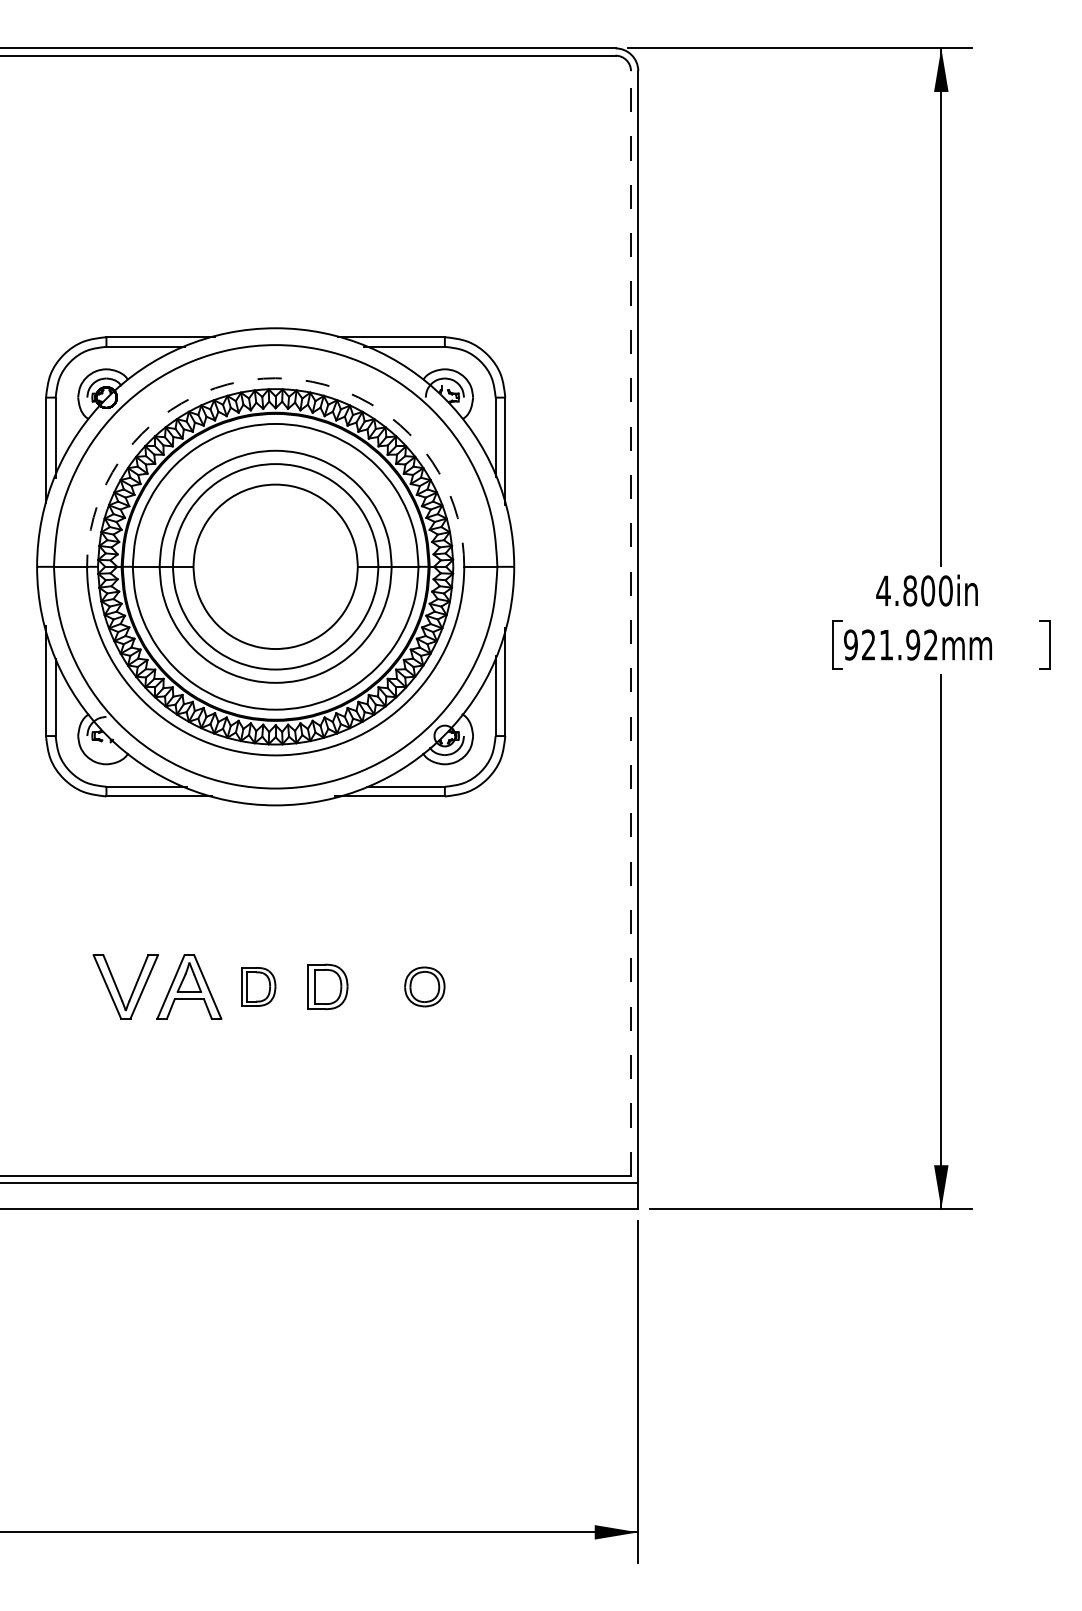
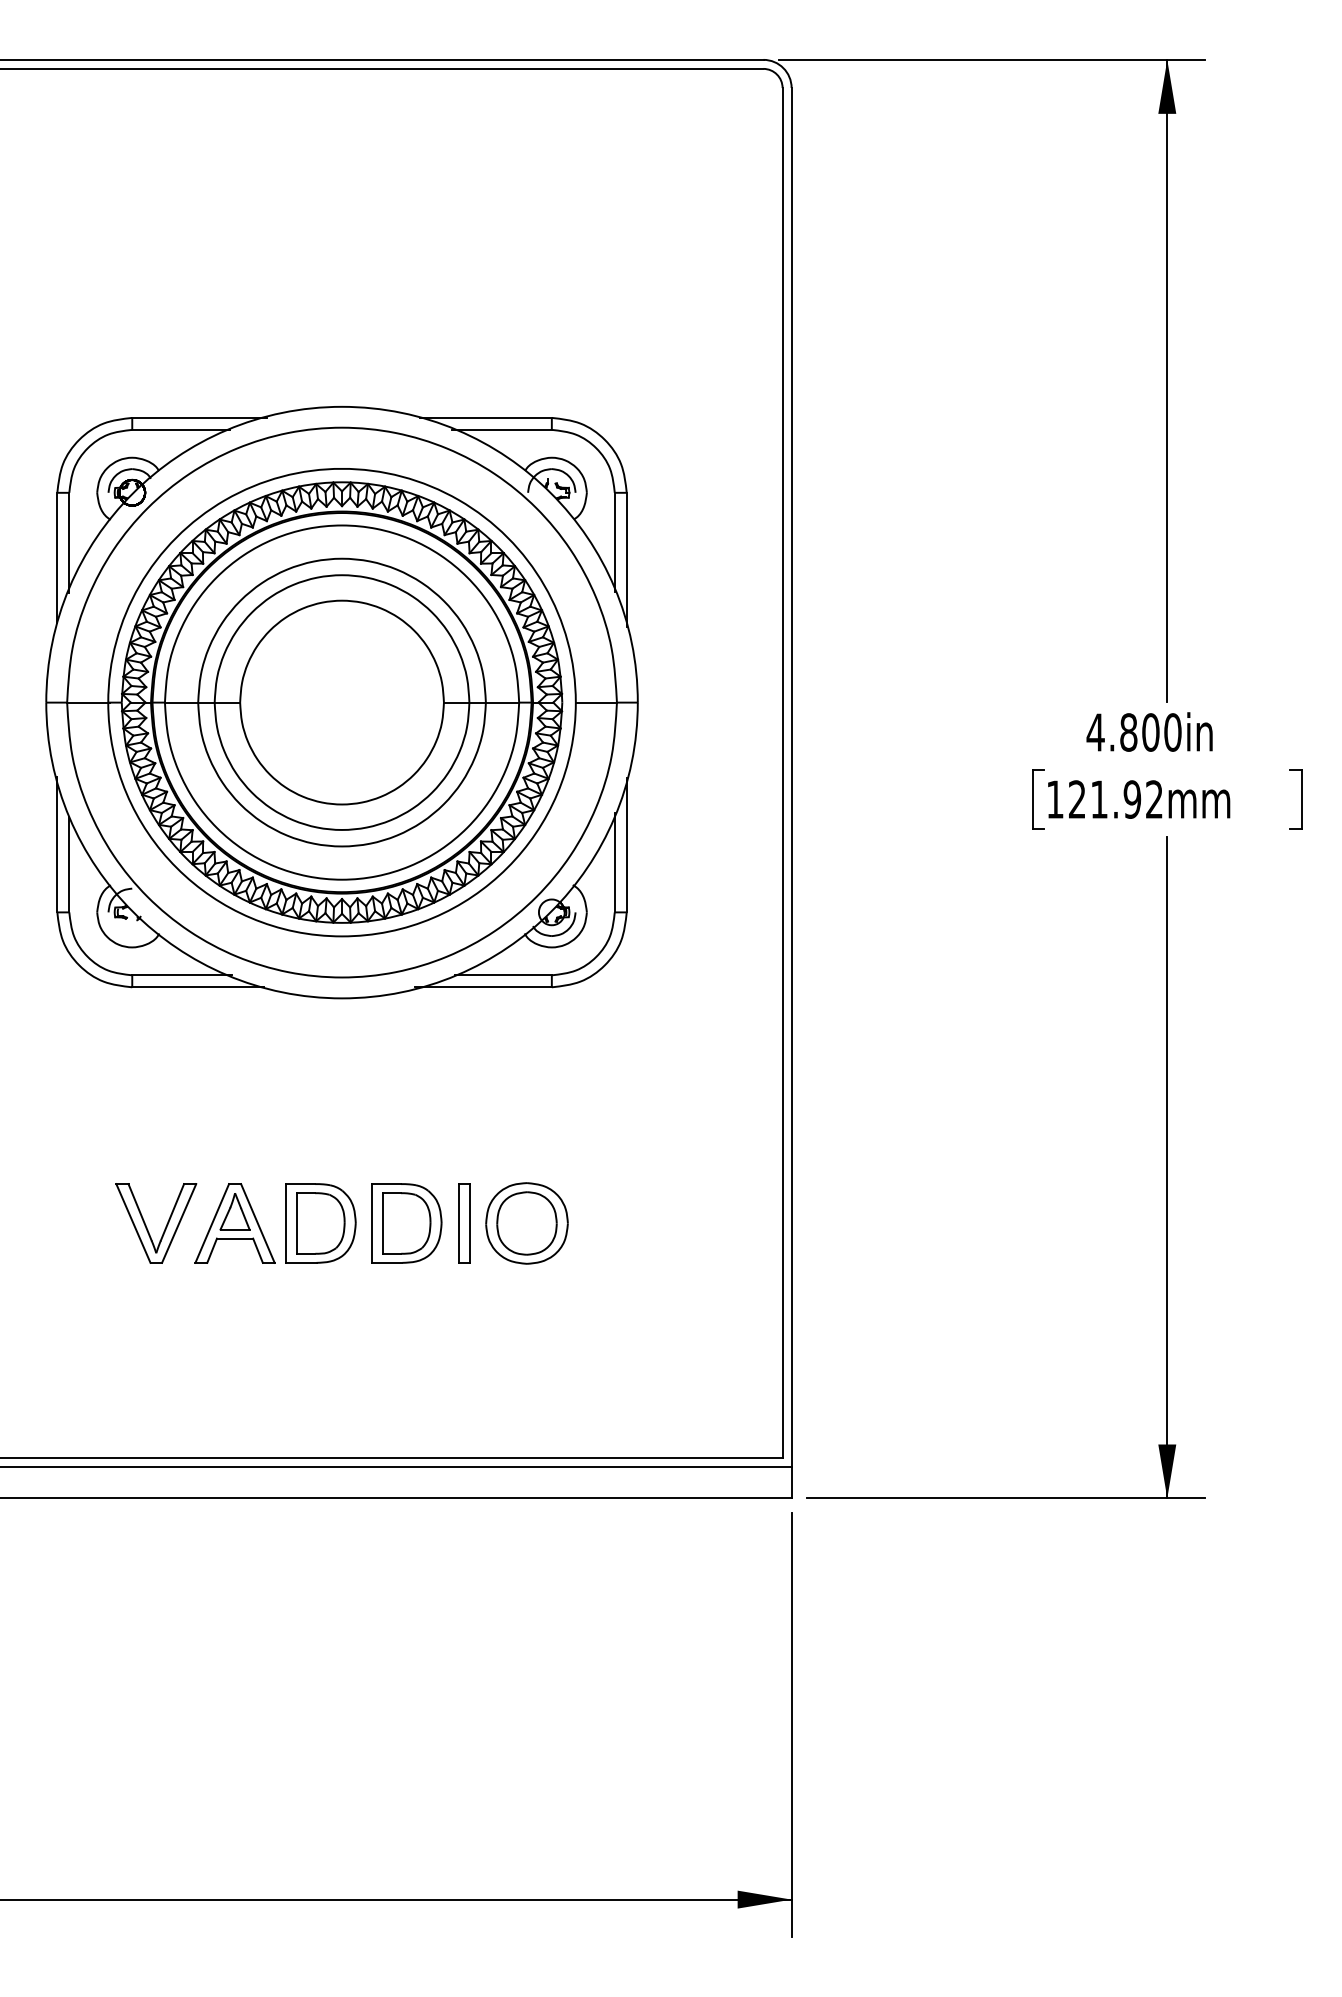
arc: (276, 378) -> (342, 468), dashed -> solid
line: (630, 623) -> (782, 772), dashed -> solid
text: (850, 644) -> (1054, 799), 921.92mm -> 121.92mm
part: (258, 986) -> (320, 1223), size x1.67
part: (327, 986) -> (406, 1223), size x1.43
part: (374, 986) -> (464, 1223), added
part: (424, 986) -> (526, 1223), size x1.67

